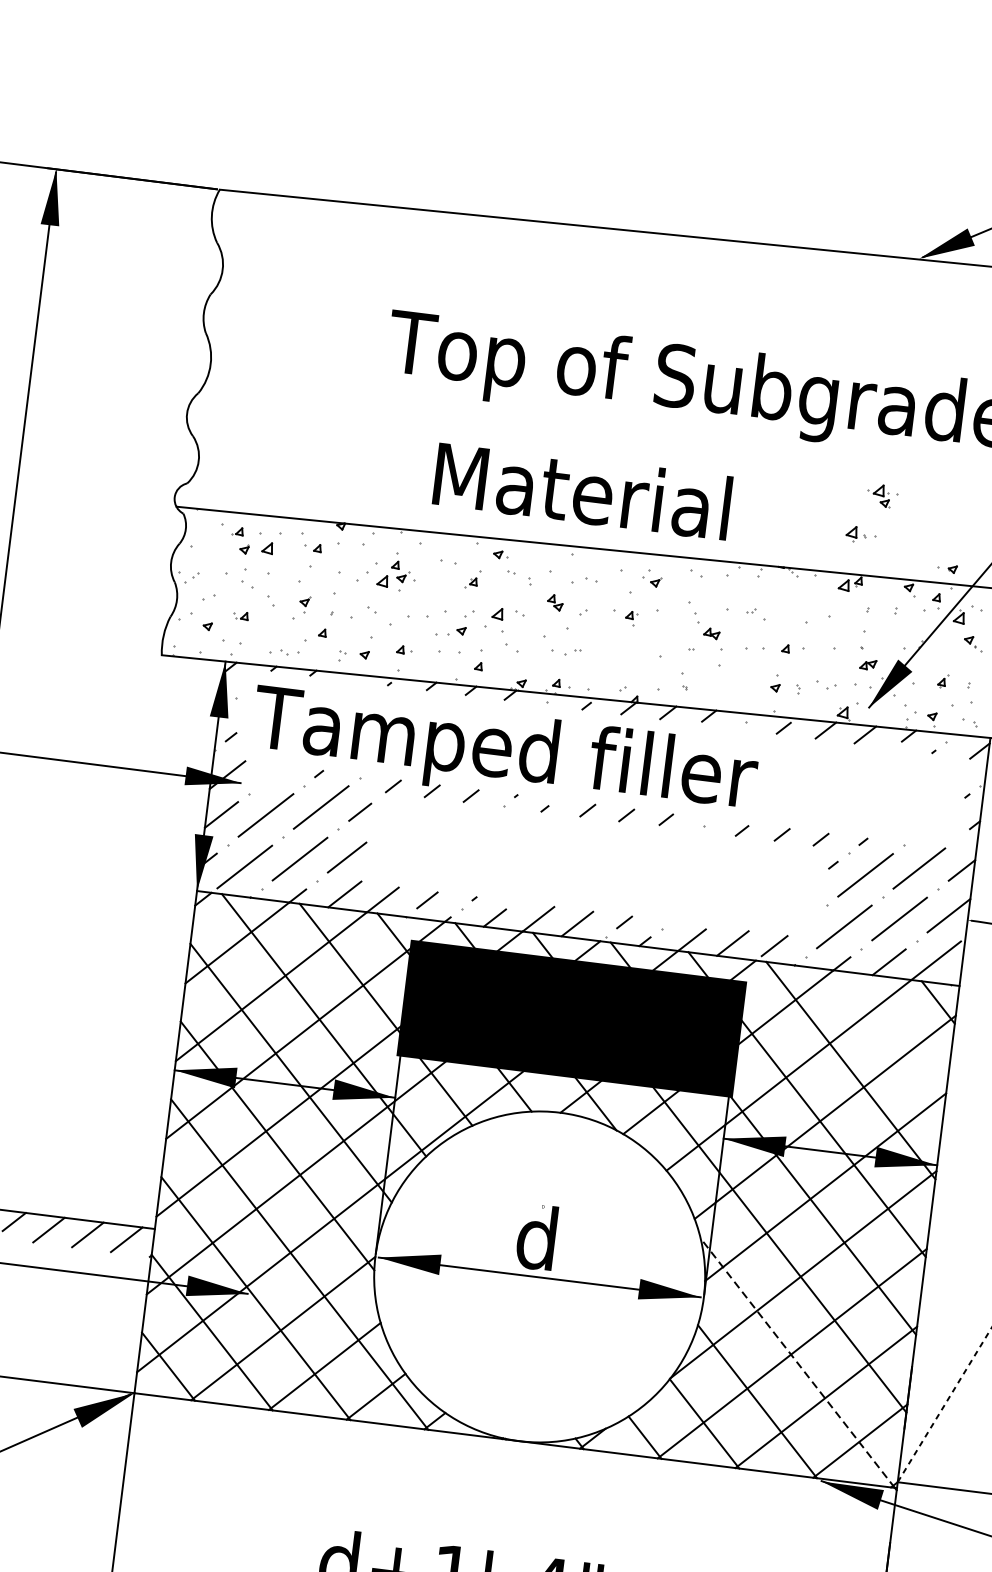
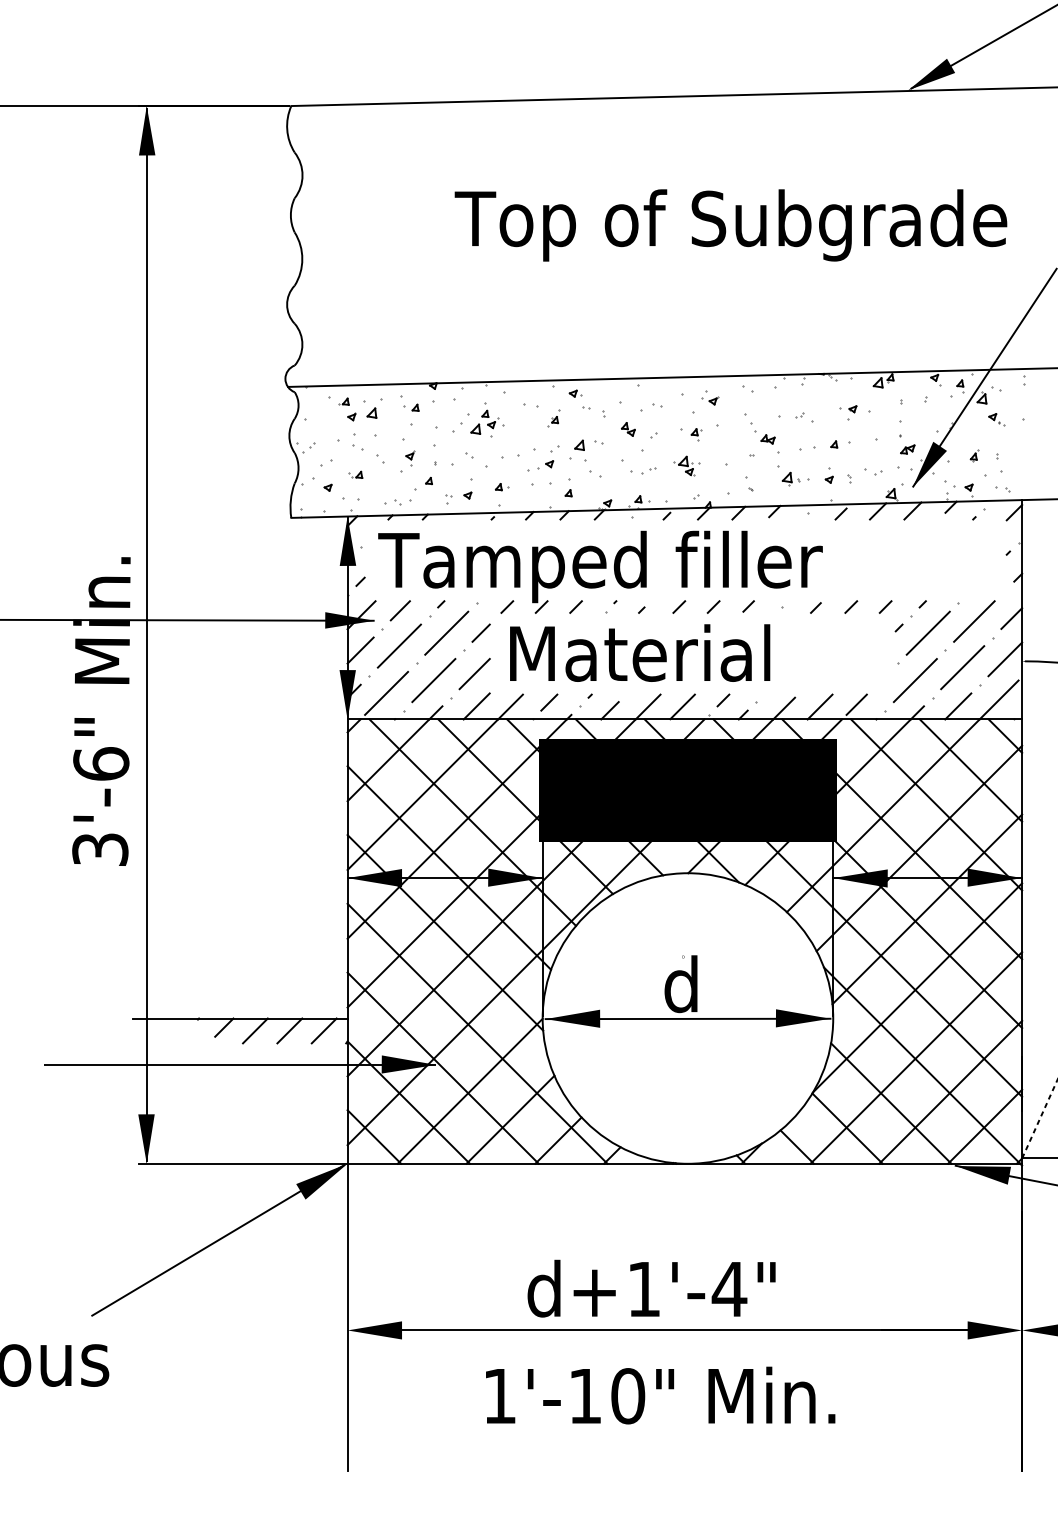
text: (583, 490) -> (640, 652), moved
part: (882, 495) -> (686, 465), moved
part: (861, 534) -> (795, 478), moved
part: (947, 568) -> (848, 409), moved
line: (271, 775) -> (399, 610), added
line: (893, 1036) -> (970, 770), added
line: (798, 1363) -> (922, 1065), dashed -> solid

